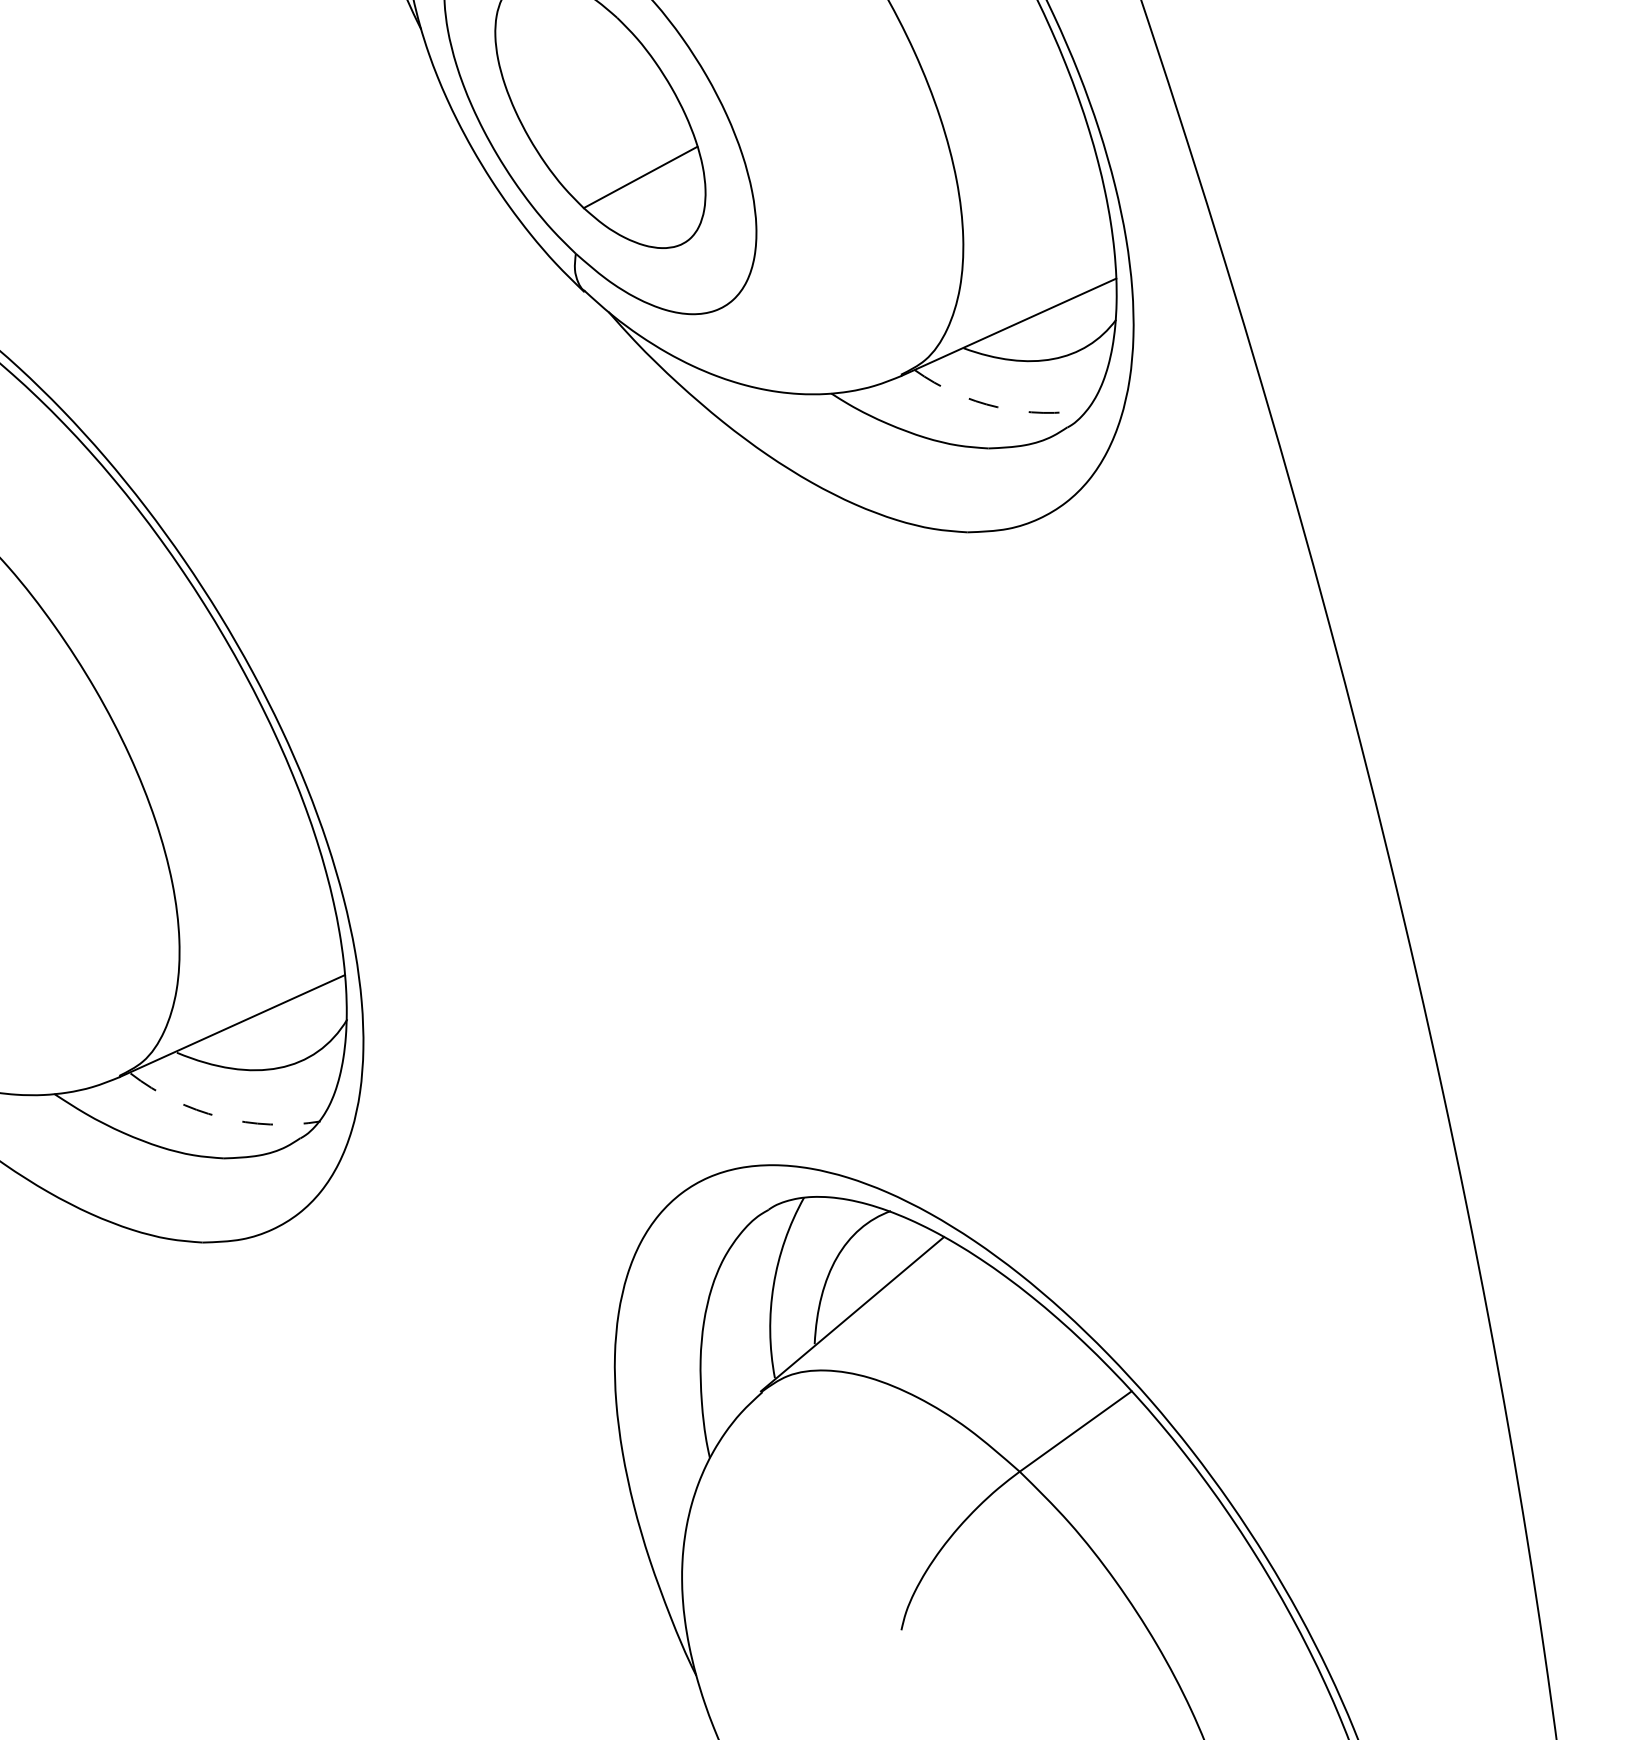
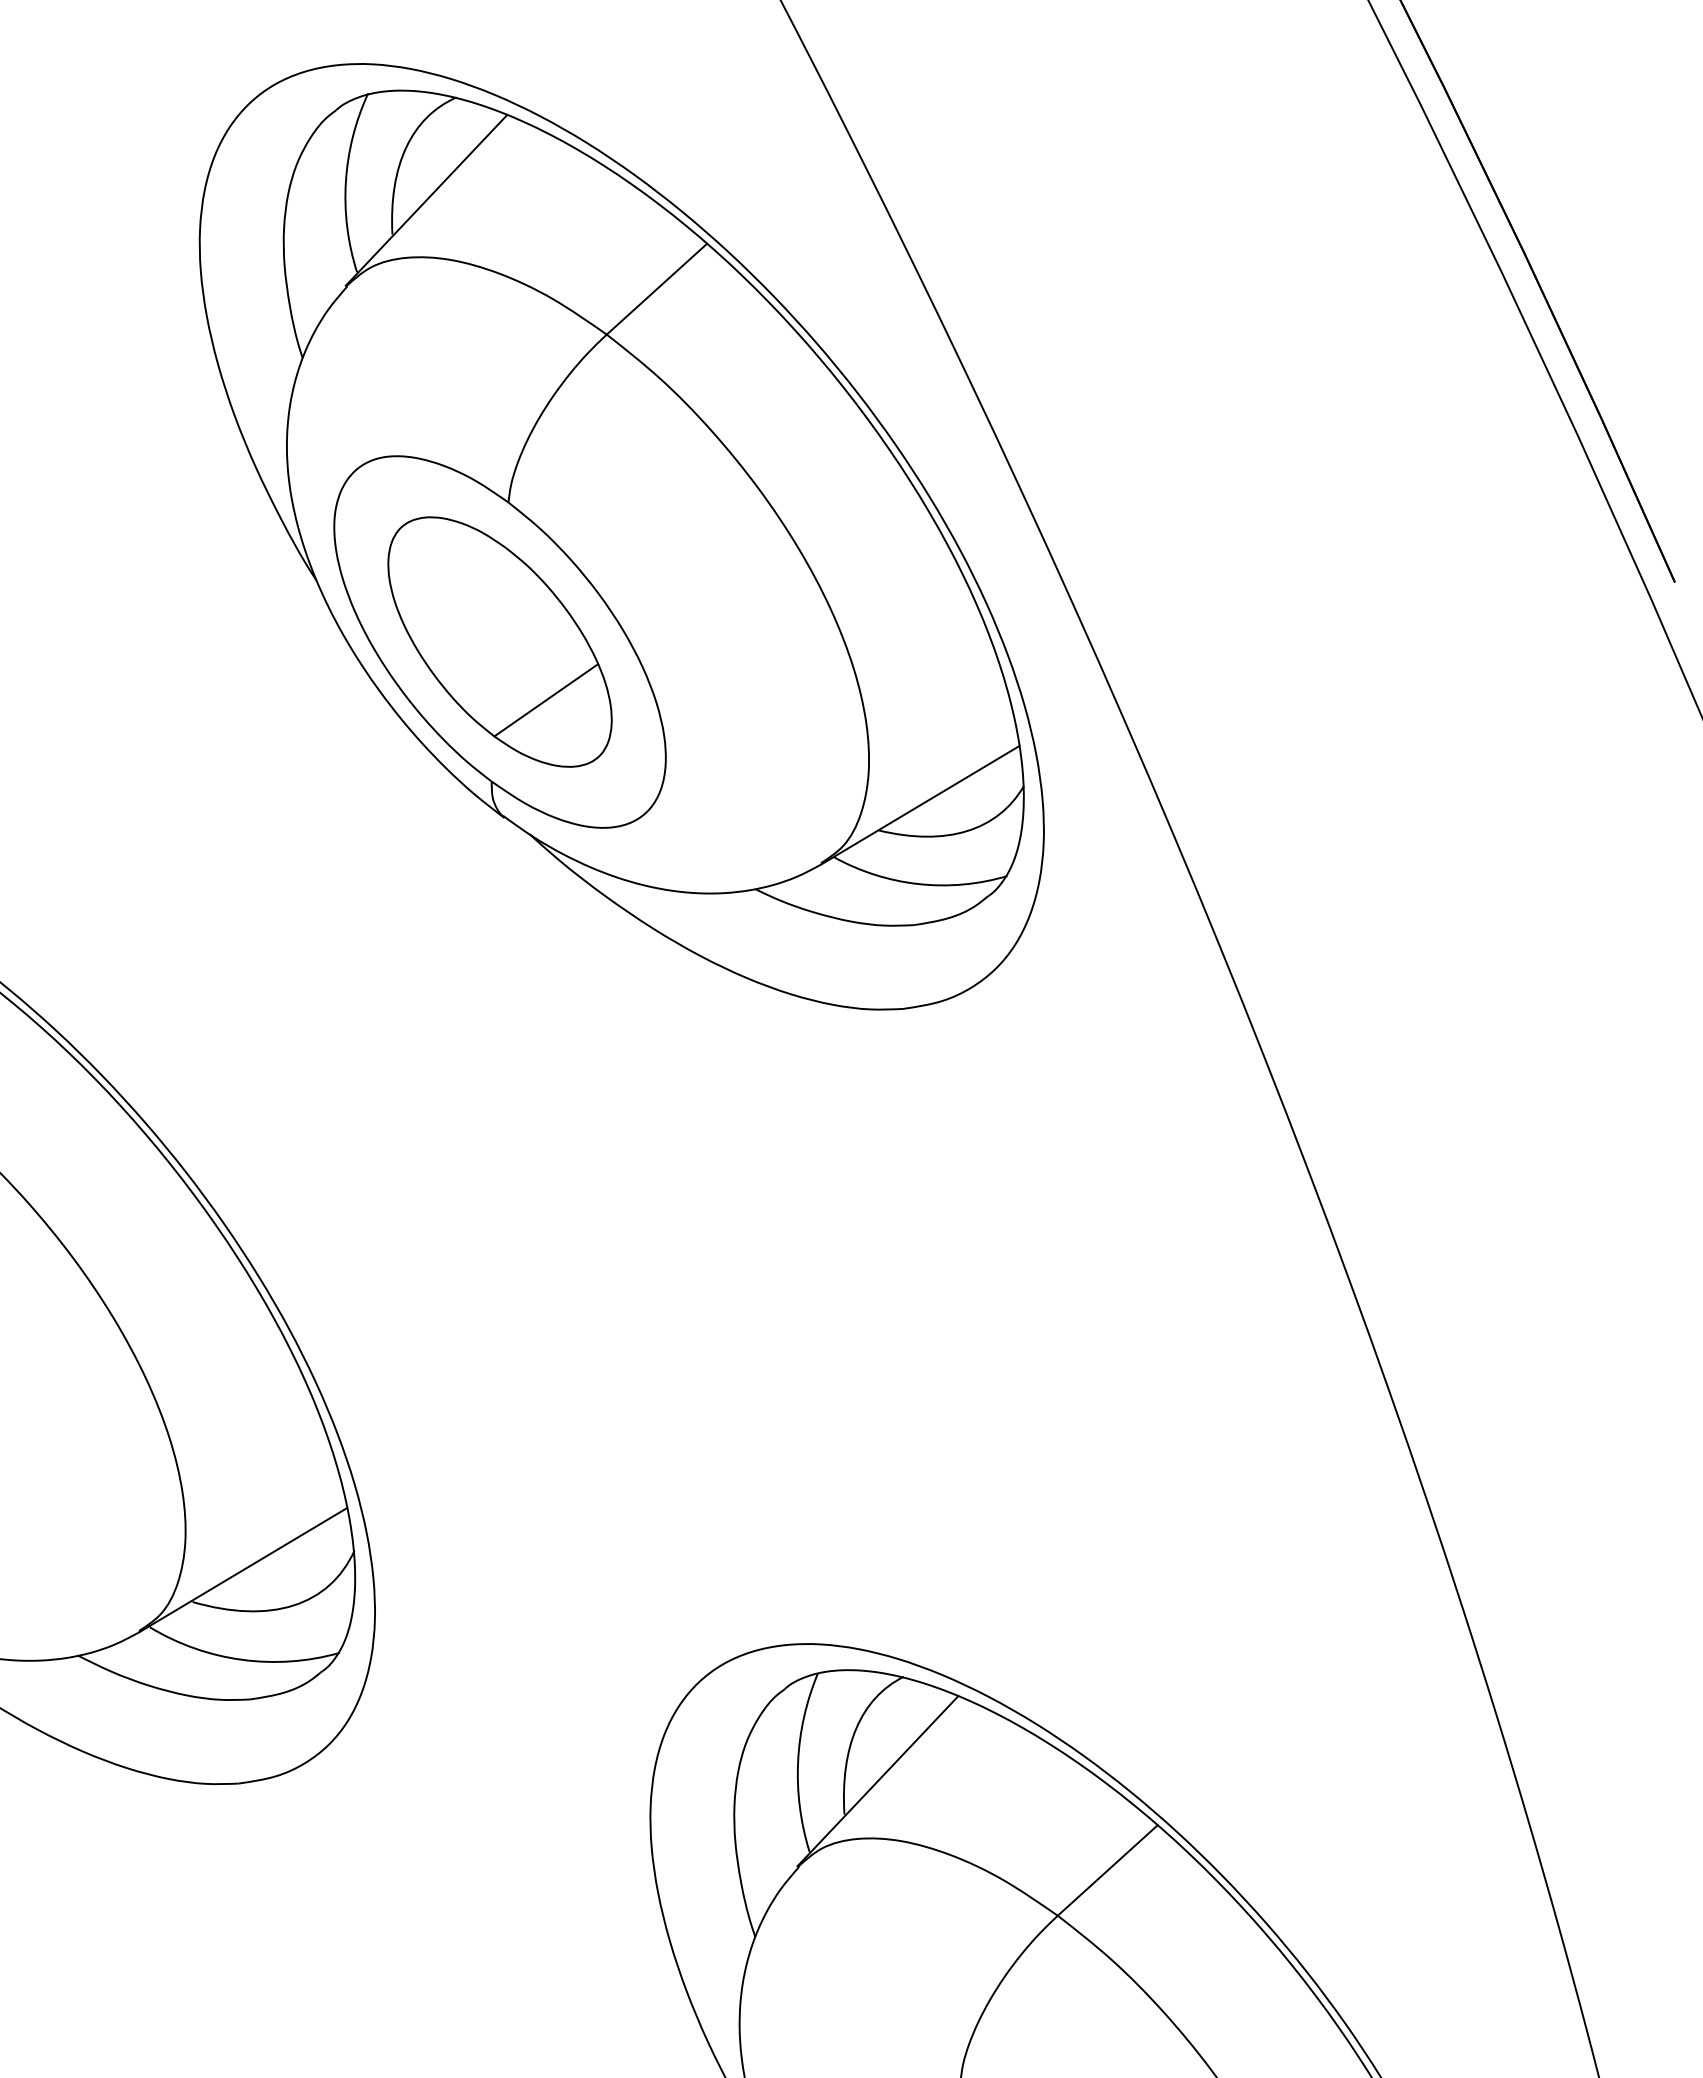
arc: (997, 407) -> (918, 884), dashed -> solid
arc: (220, 1116) -> (242, 1659), dashed -> solid

